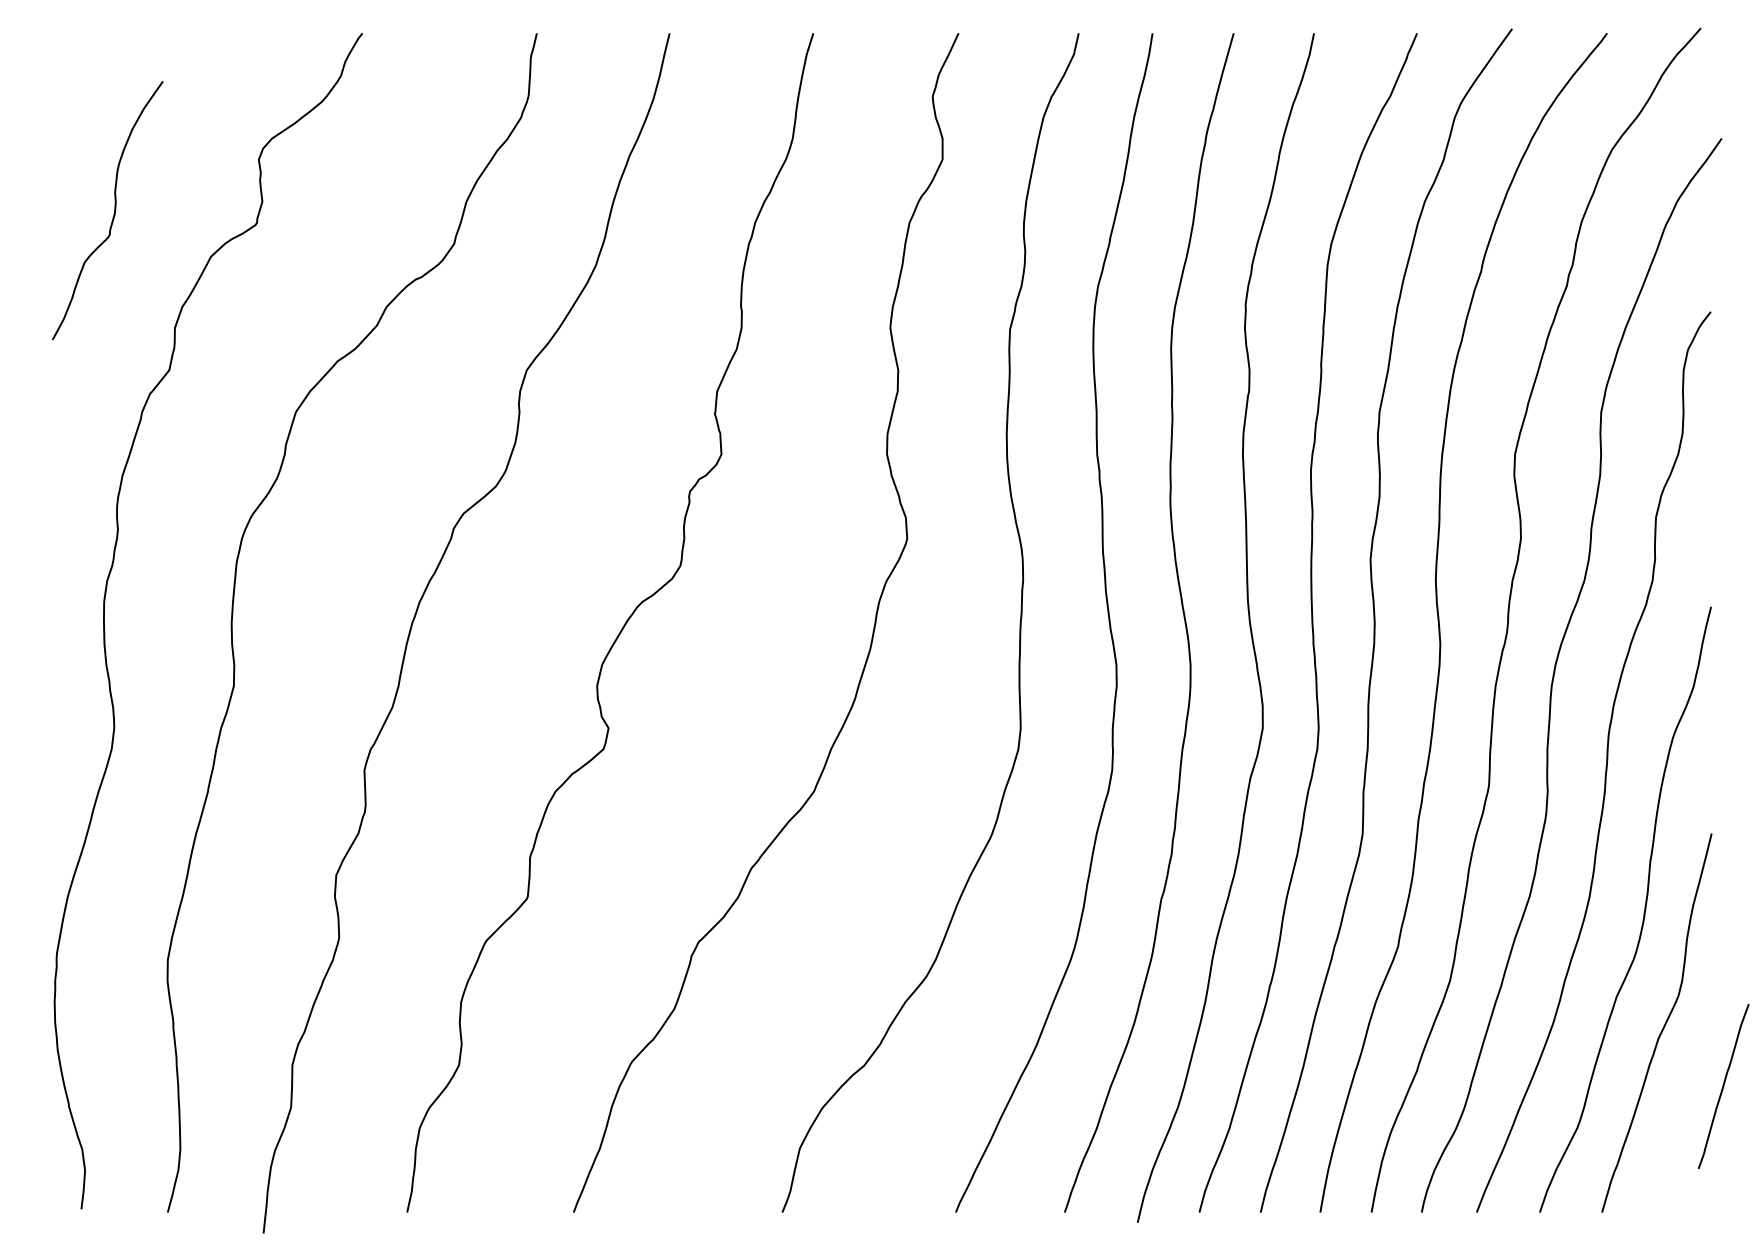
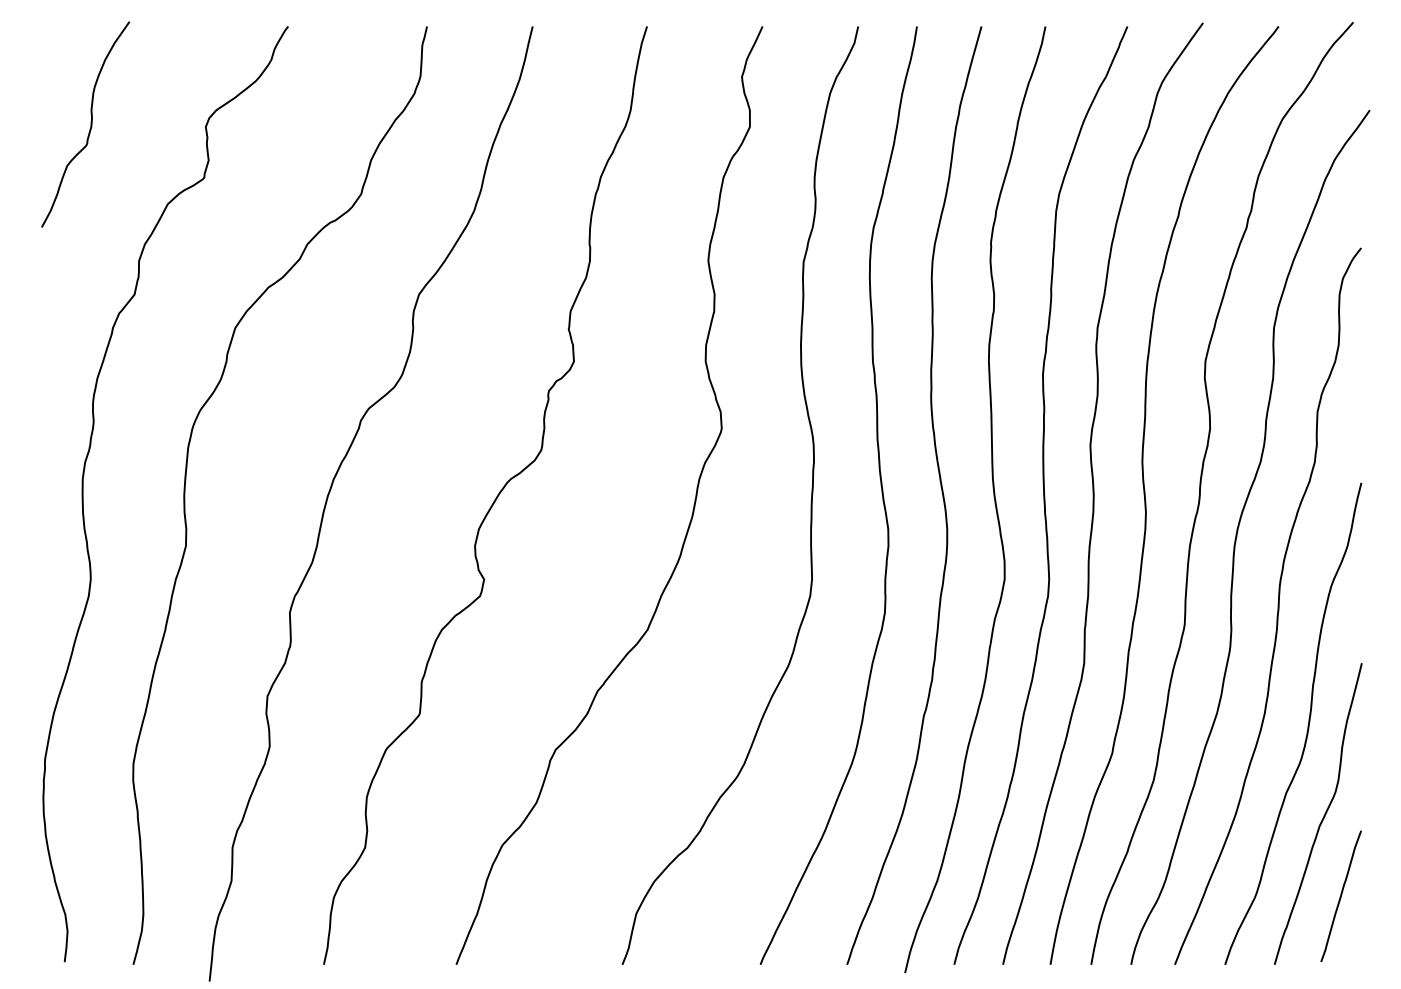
curve: (114, 210) -> (90, 124), moved
curve: (1723, 1086) -> (1341, 896), moved

